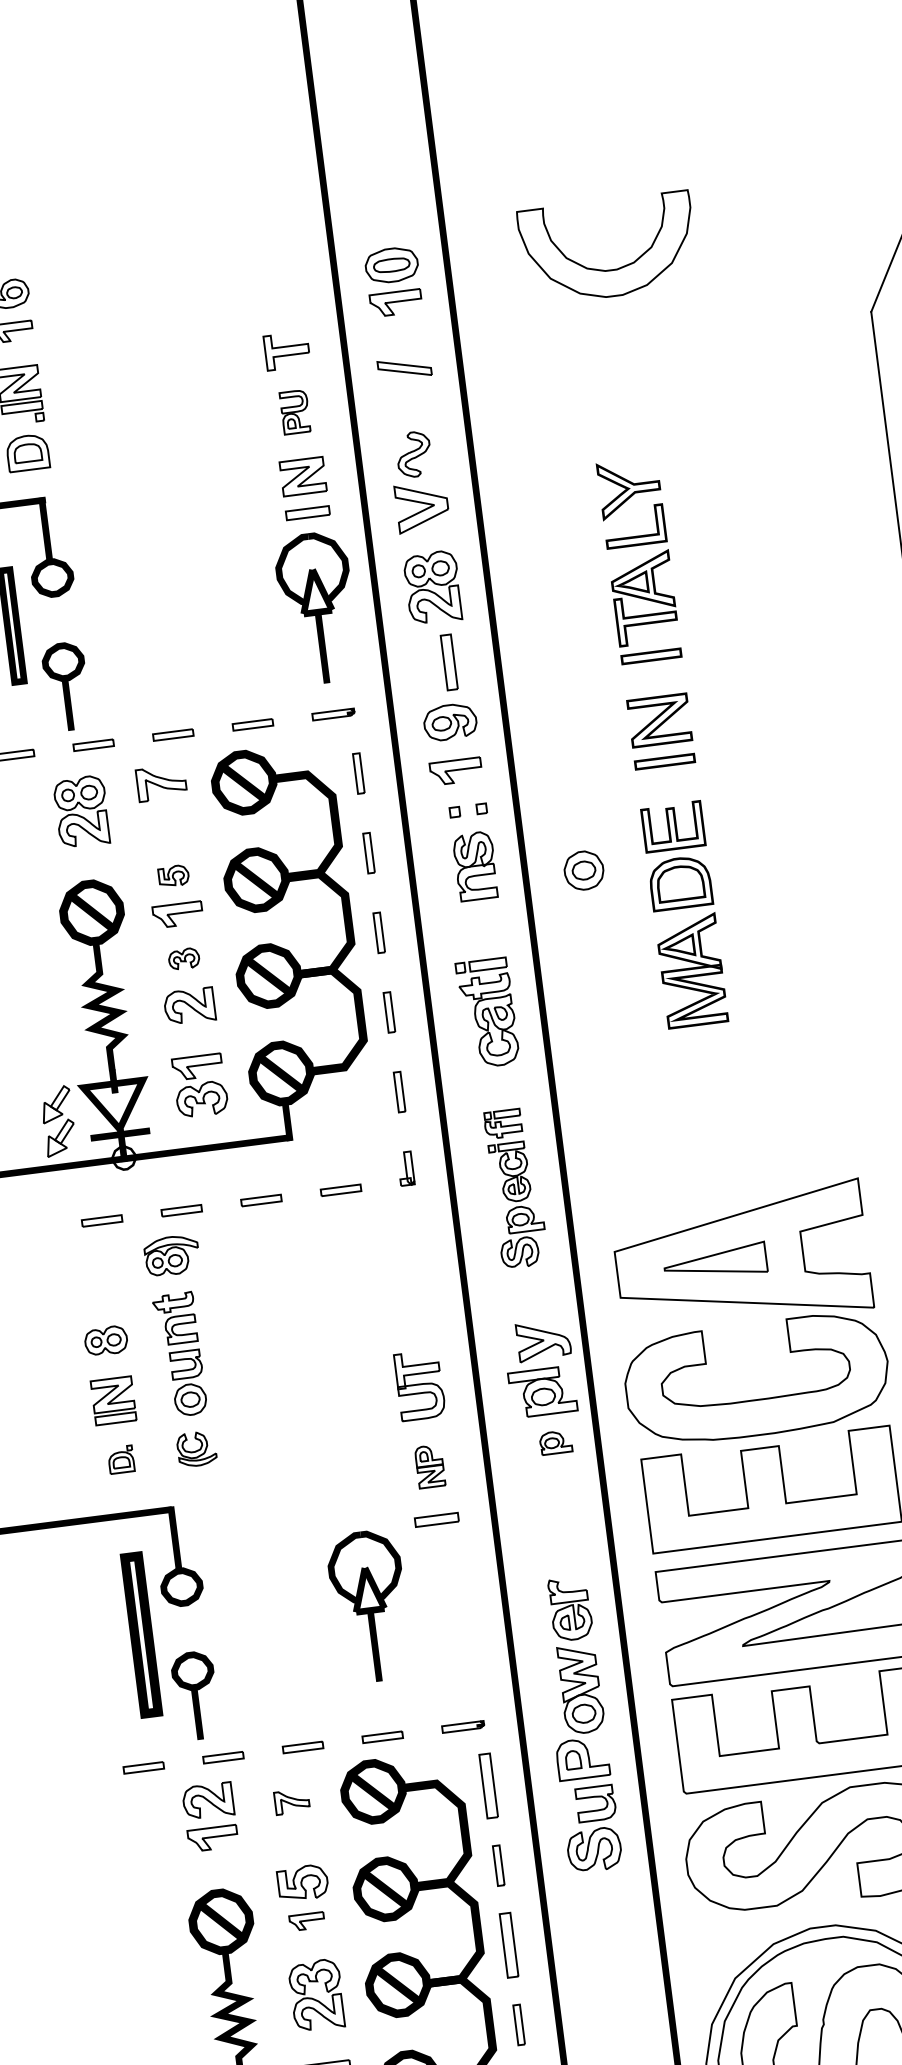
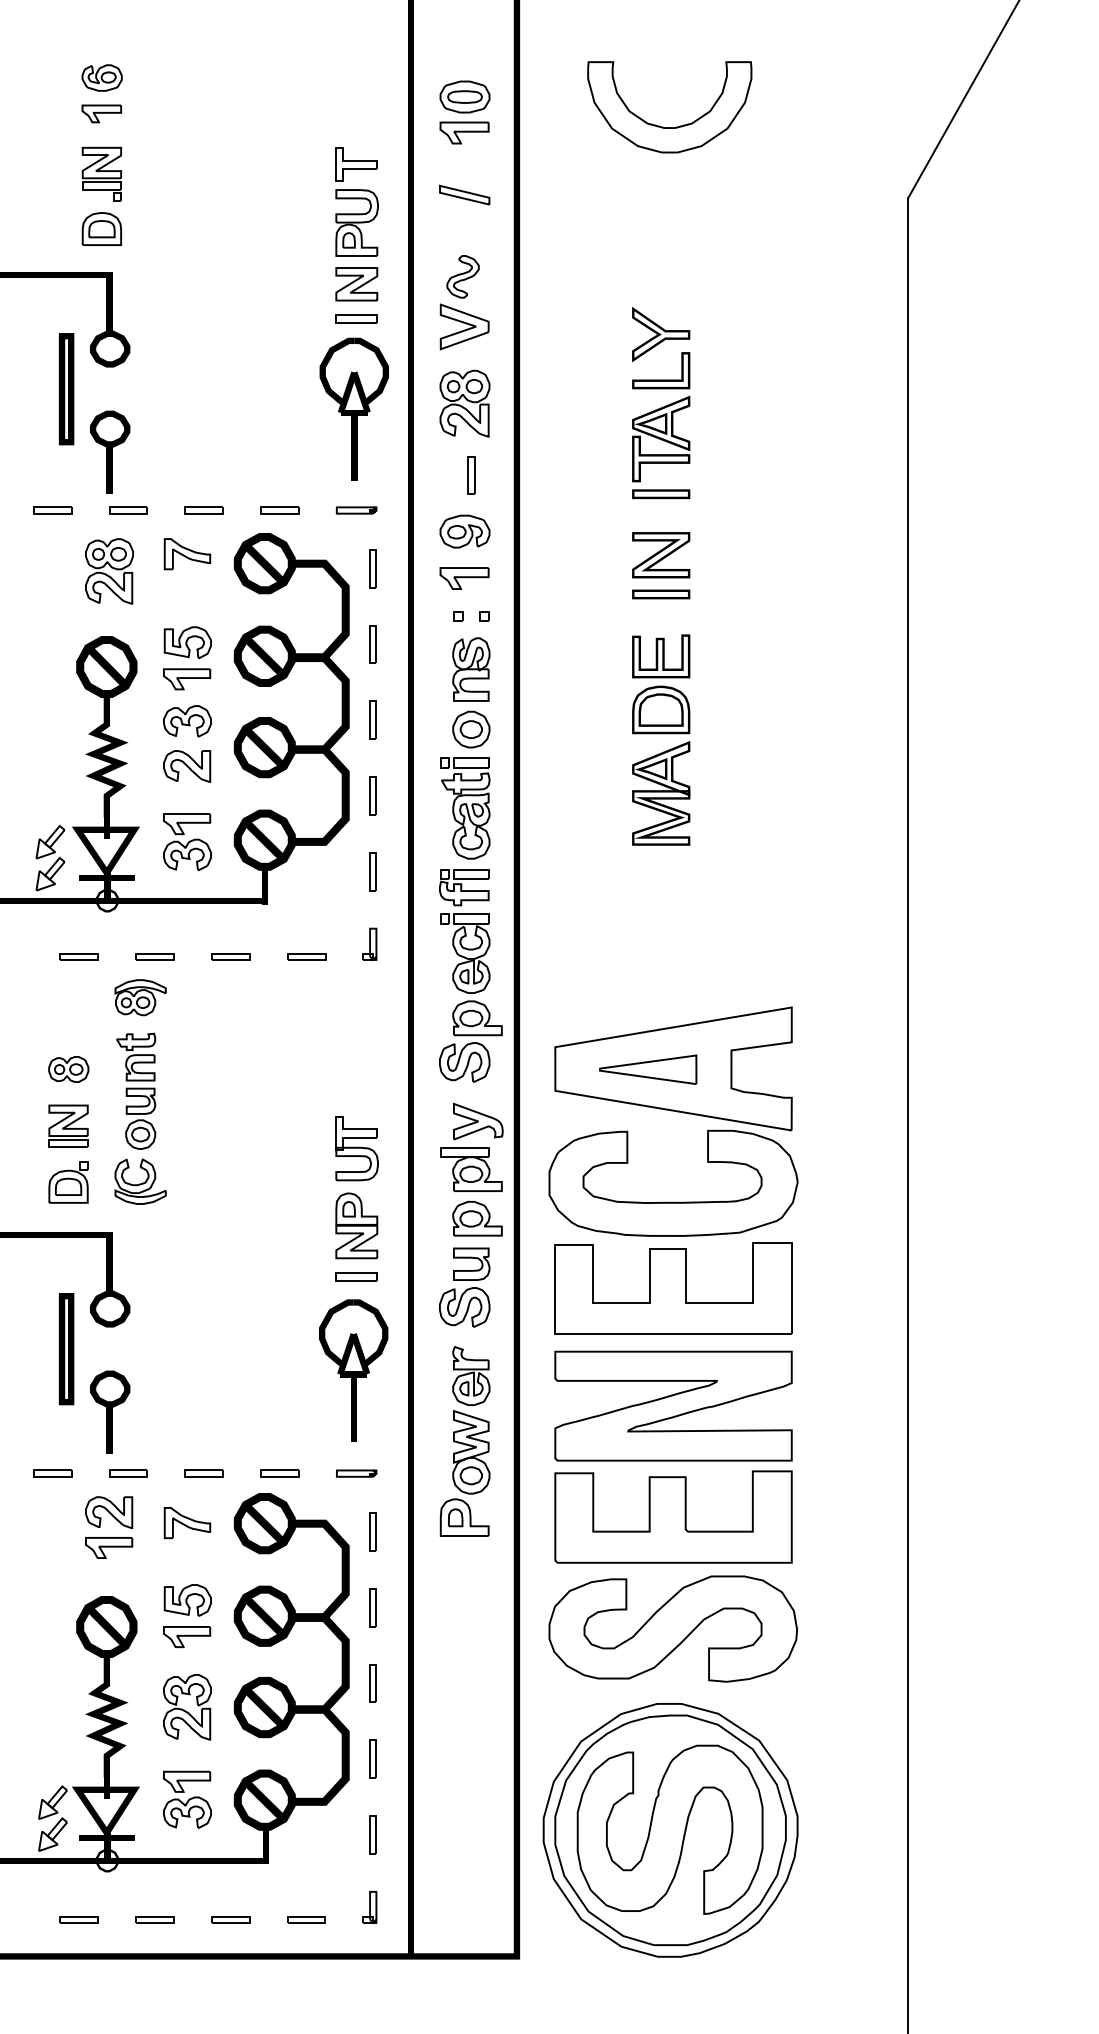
part: (294, 411) -> (356, 222), size x1.67
part: (449, 662) -> (471, 475), size x0.71
part: (584, 870) -> (471, 729), moved
part: (173, 876) -> (187, 642), size x1.67
part: (184, 959) -> (187, 721), size x1.67
part: (515, 1187) -> (470, 975), size x1.43
part: (555, 1442) -> (477, 1218), size x1.67
part: (196, 1448) -> (140, 1181), size x1.43
part: (121, 1459) -> (68, 1182), size x1.67
part: (429, 1466) -> (356, 1225), size x1.67
part: (369, 1606) -> (353, 1370), moved
part: (141, 1635) -> (66, 1349), size x0.71
part: (487, 1785) -> (372, 1531), size x0.62
part: (292, 1802) -> (187, 1523), size x1.43
part: (591, 1828) -> (464, 1287), moved
part: (307, 1920) -> (187, 1636), size x1.43
part: (508, 1945) -> (372, 1683), size x0.62

